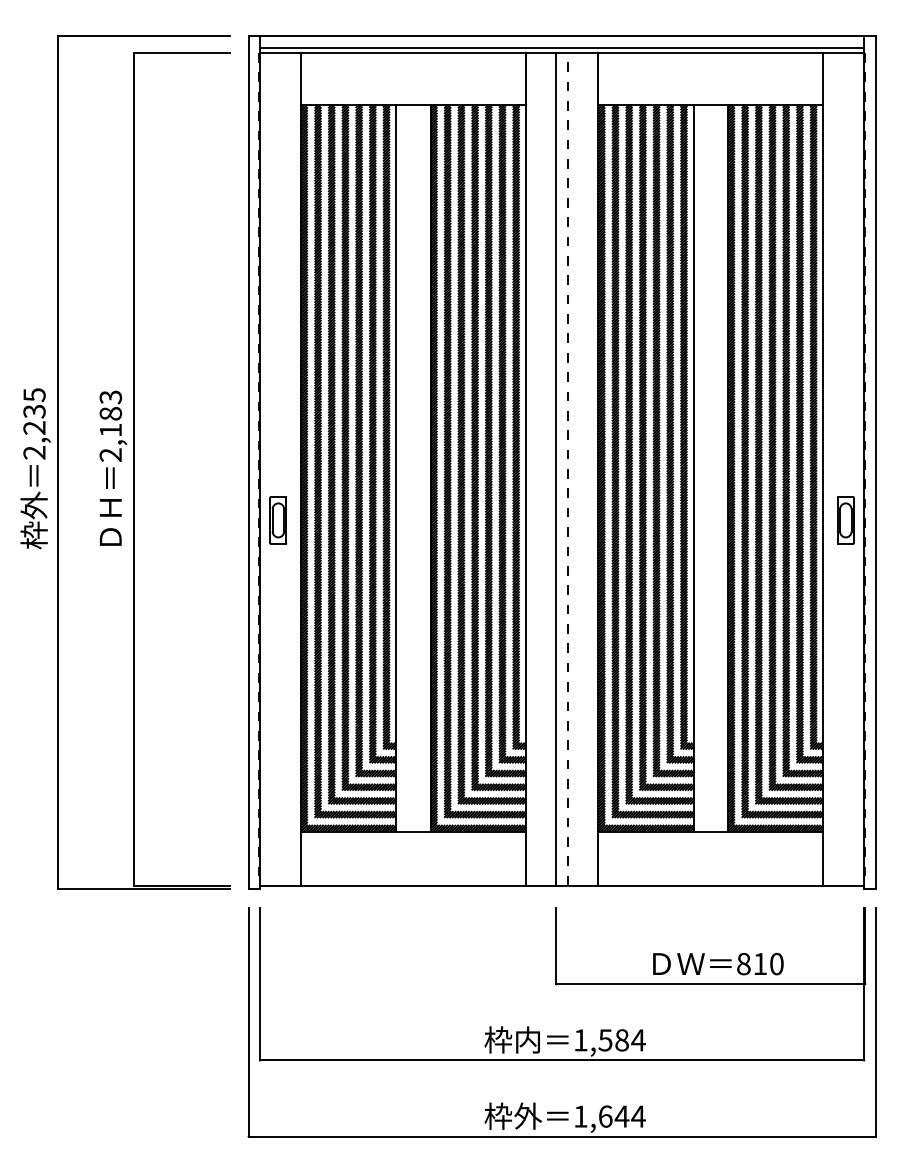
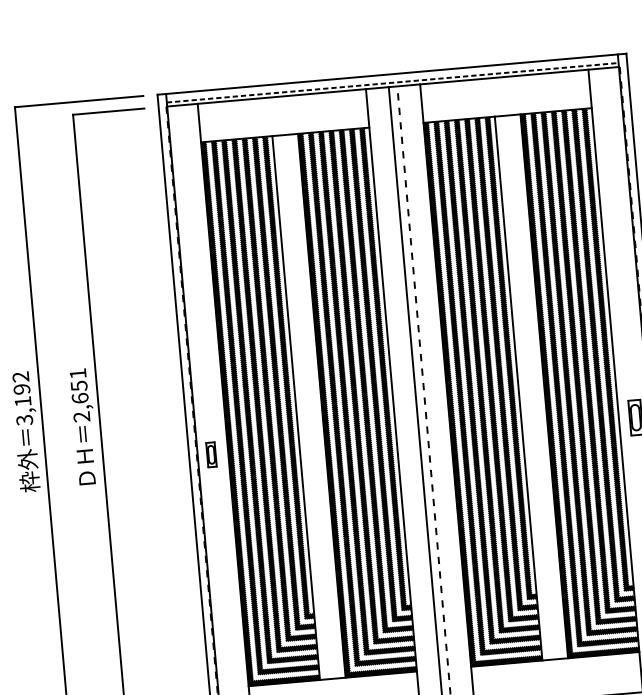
line: (562, 47) -> (392, 82), solid -> dashed
text: (110, 413) -> (78, 385), 2,183 -> 2,651
text: (34, 423) -> (22, 398), 2,235 -> 3,192
part: (278, 520) -> (211, 454), size x0.7

